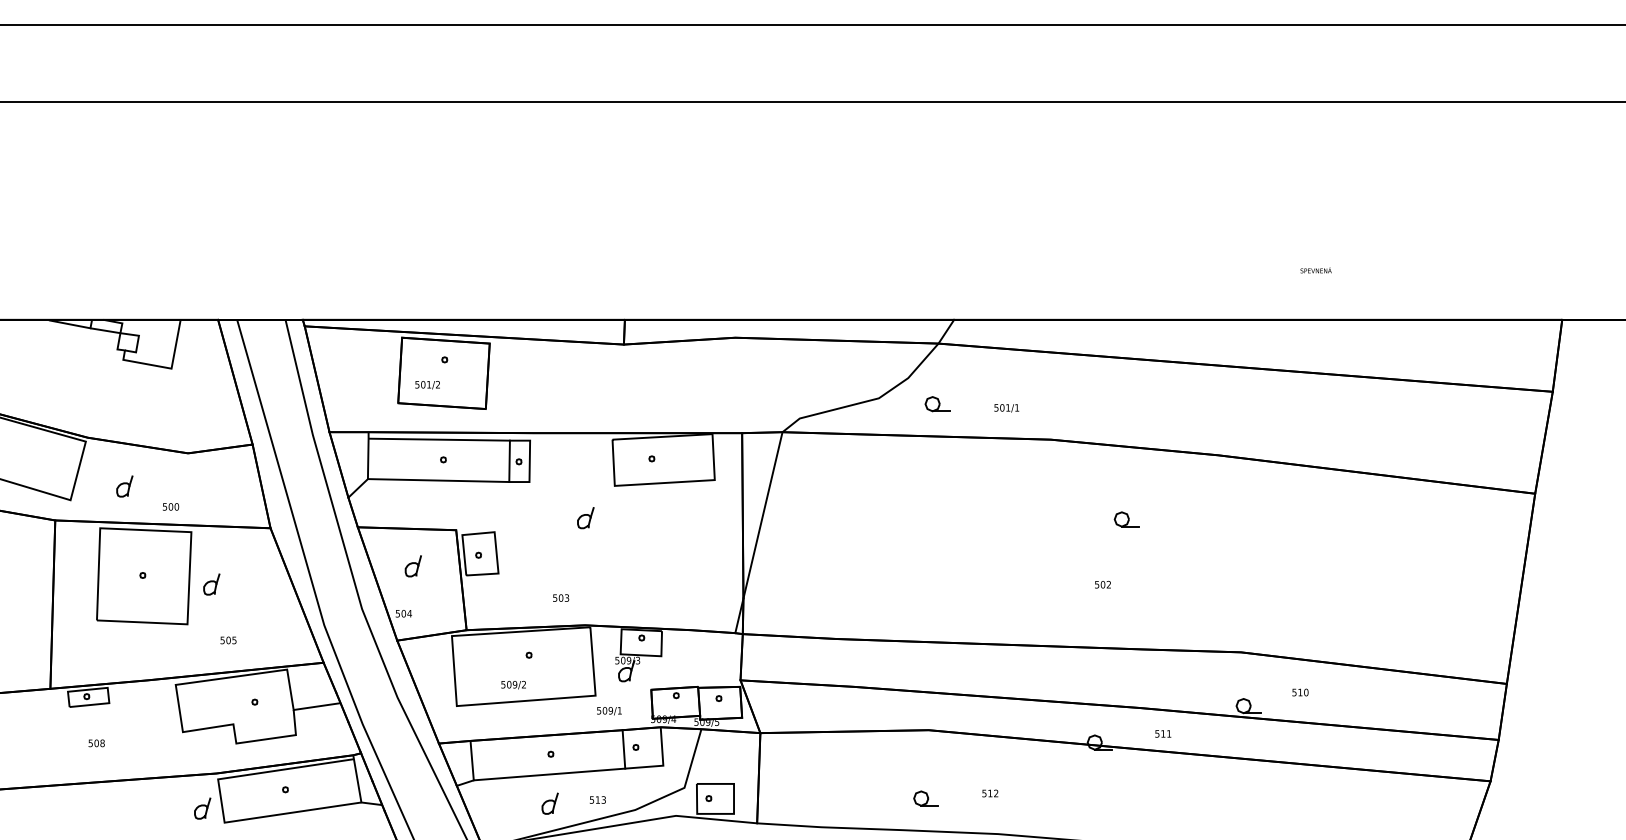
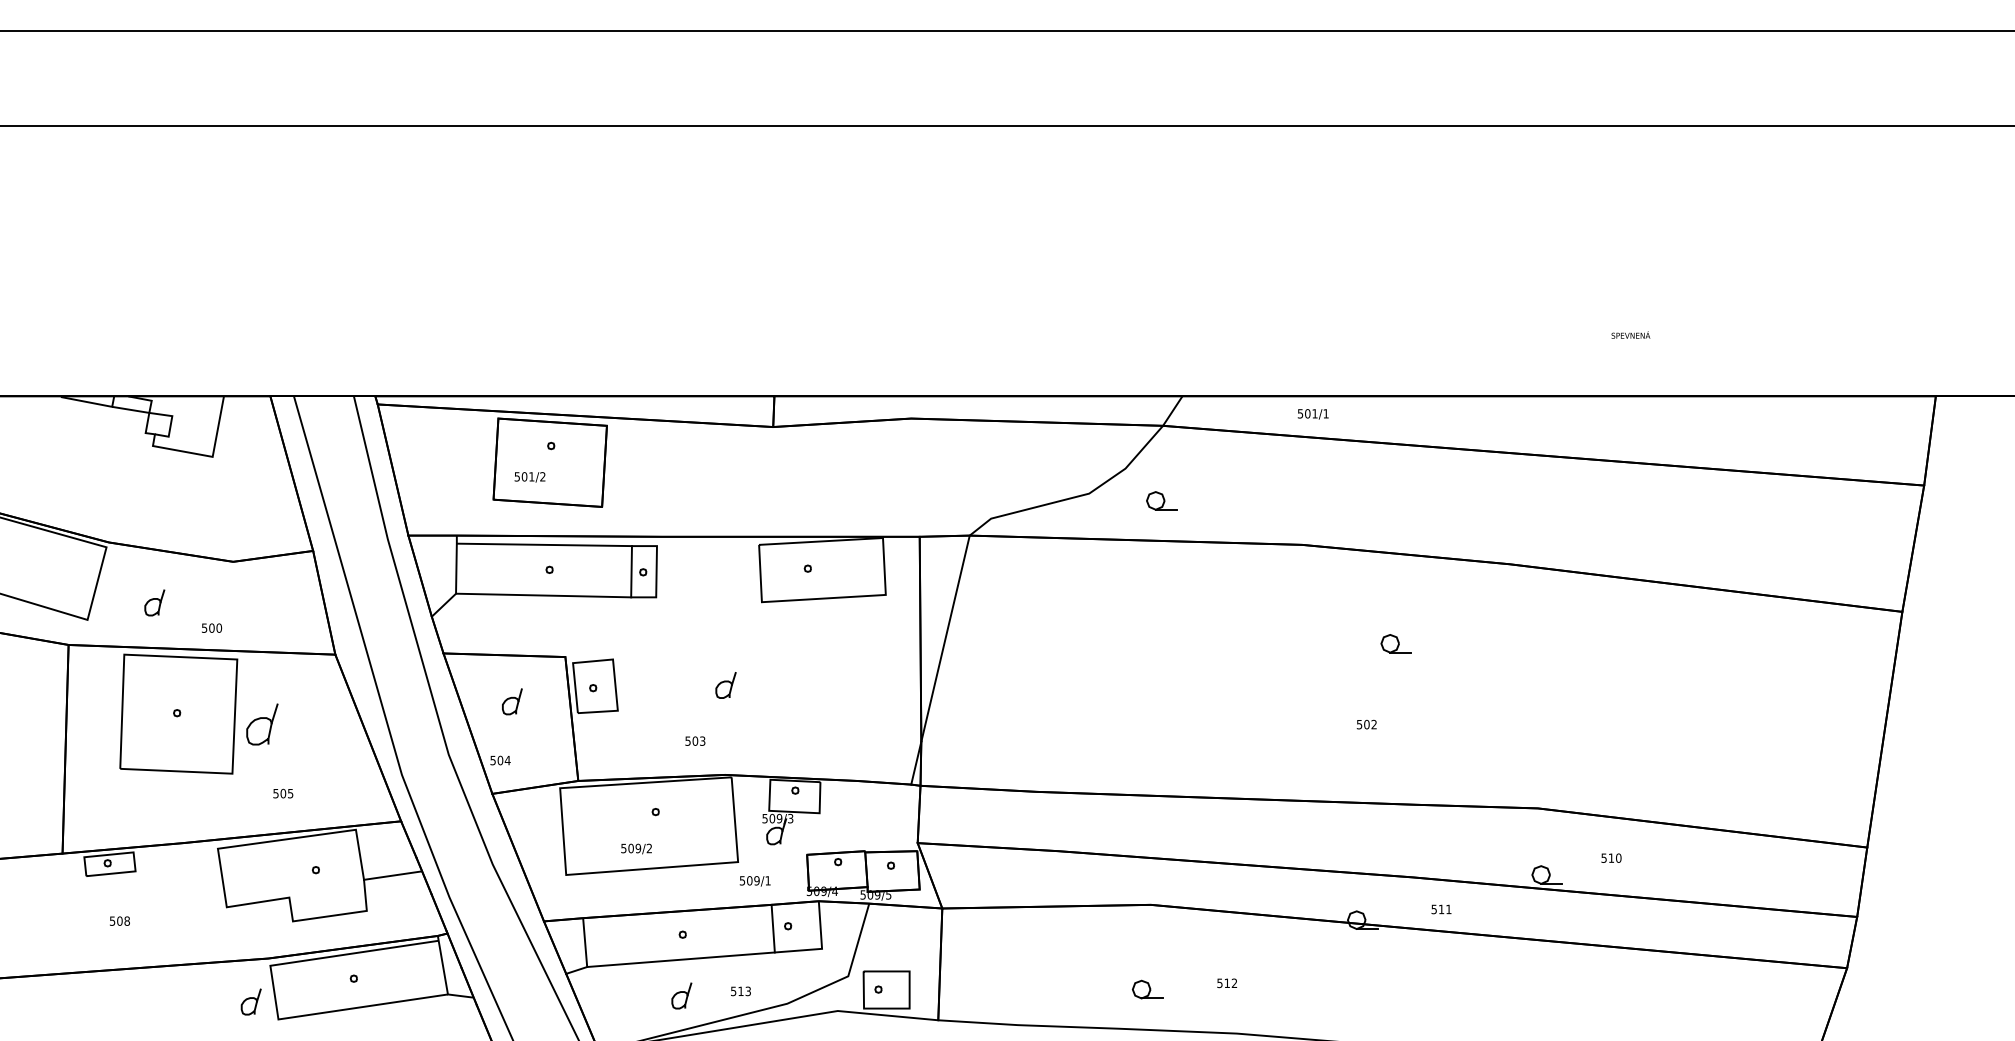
text: (1006, 408) -> (1312, 414), moved
part: (585, 518) -> (725, 685), moved
part: (211, 584) -> (262, 724), size x1.6

